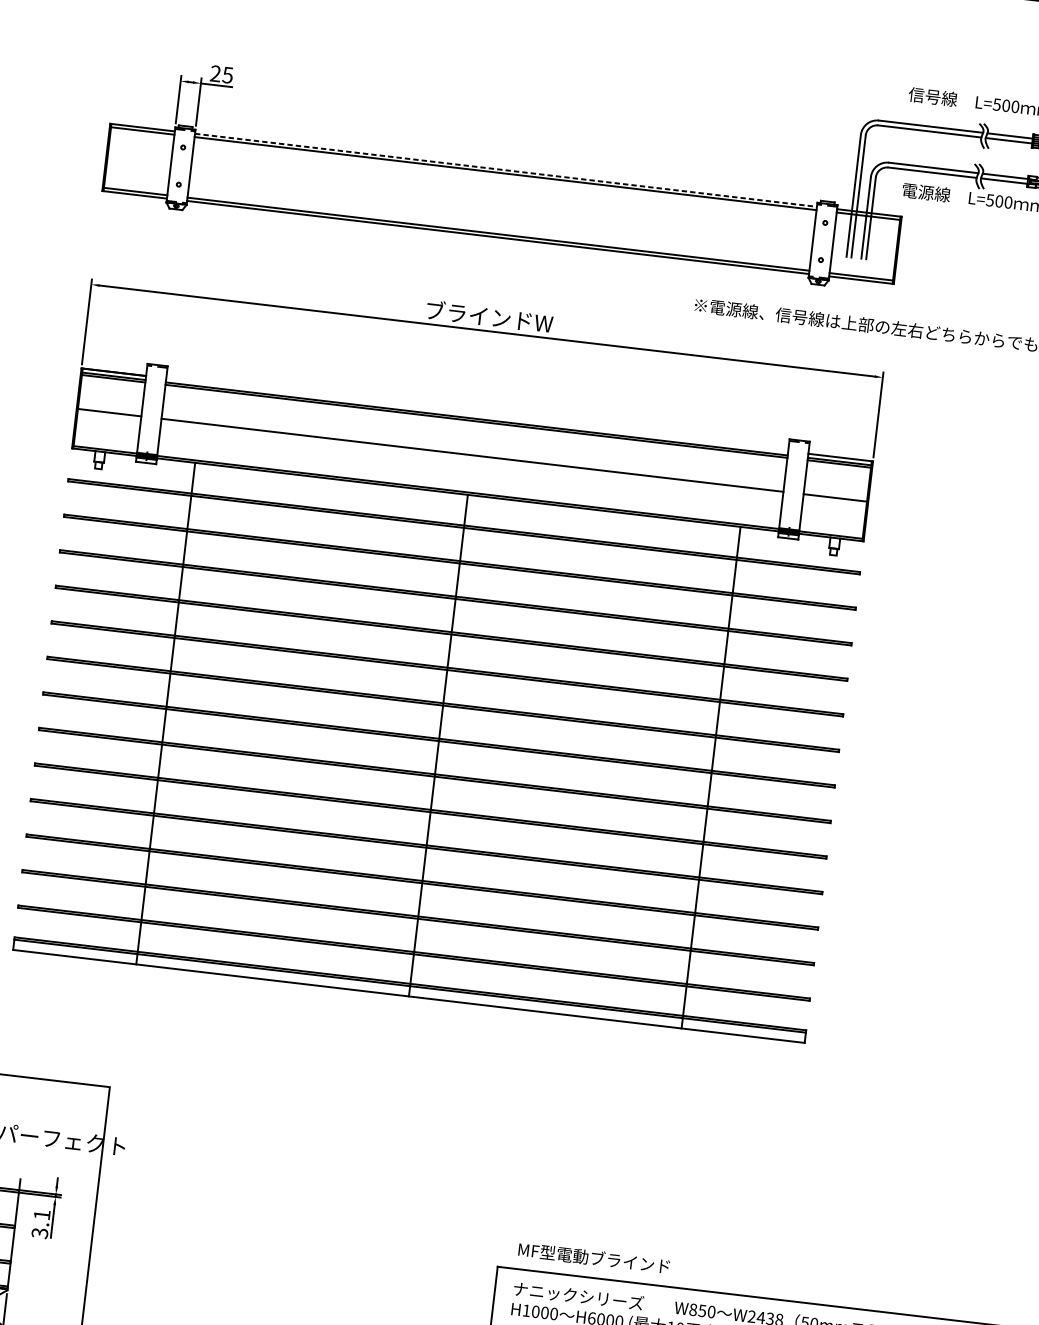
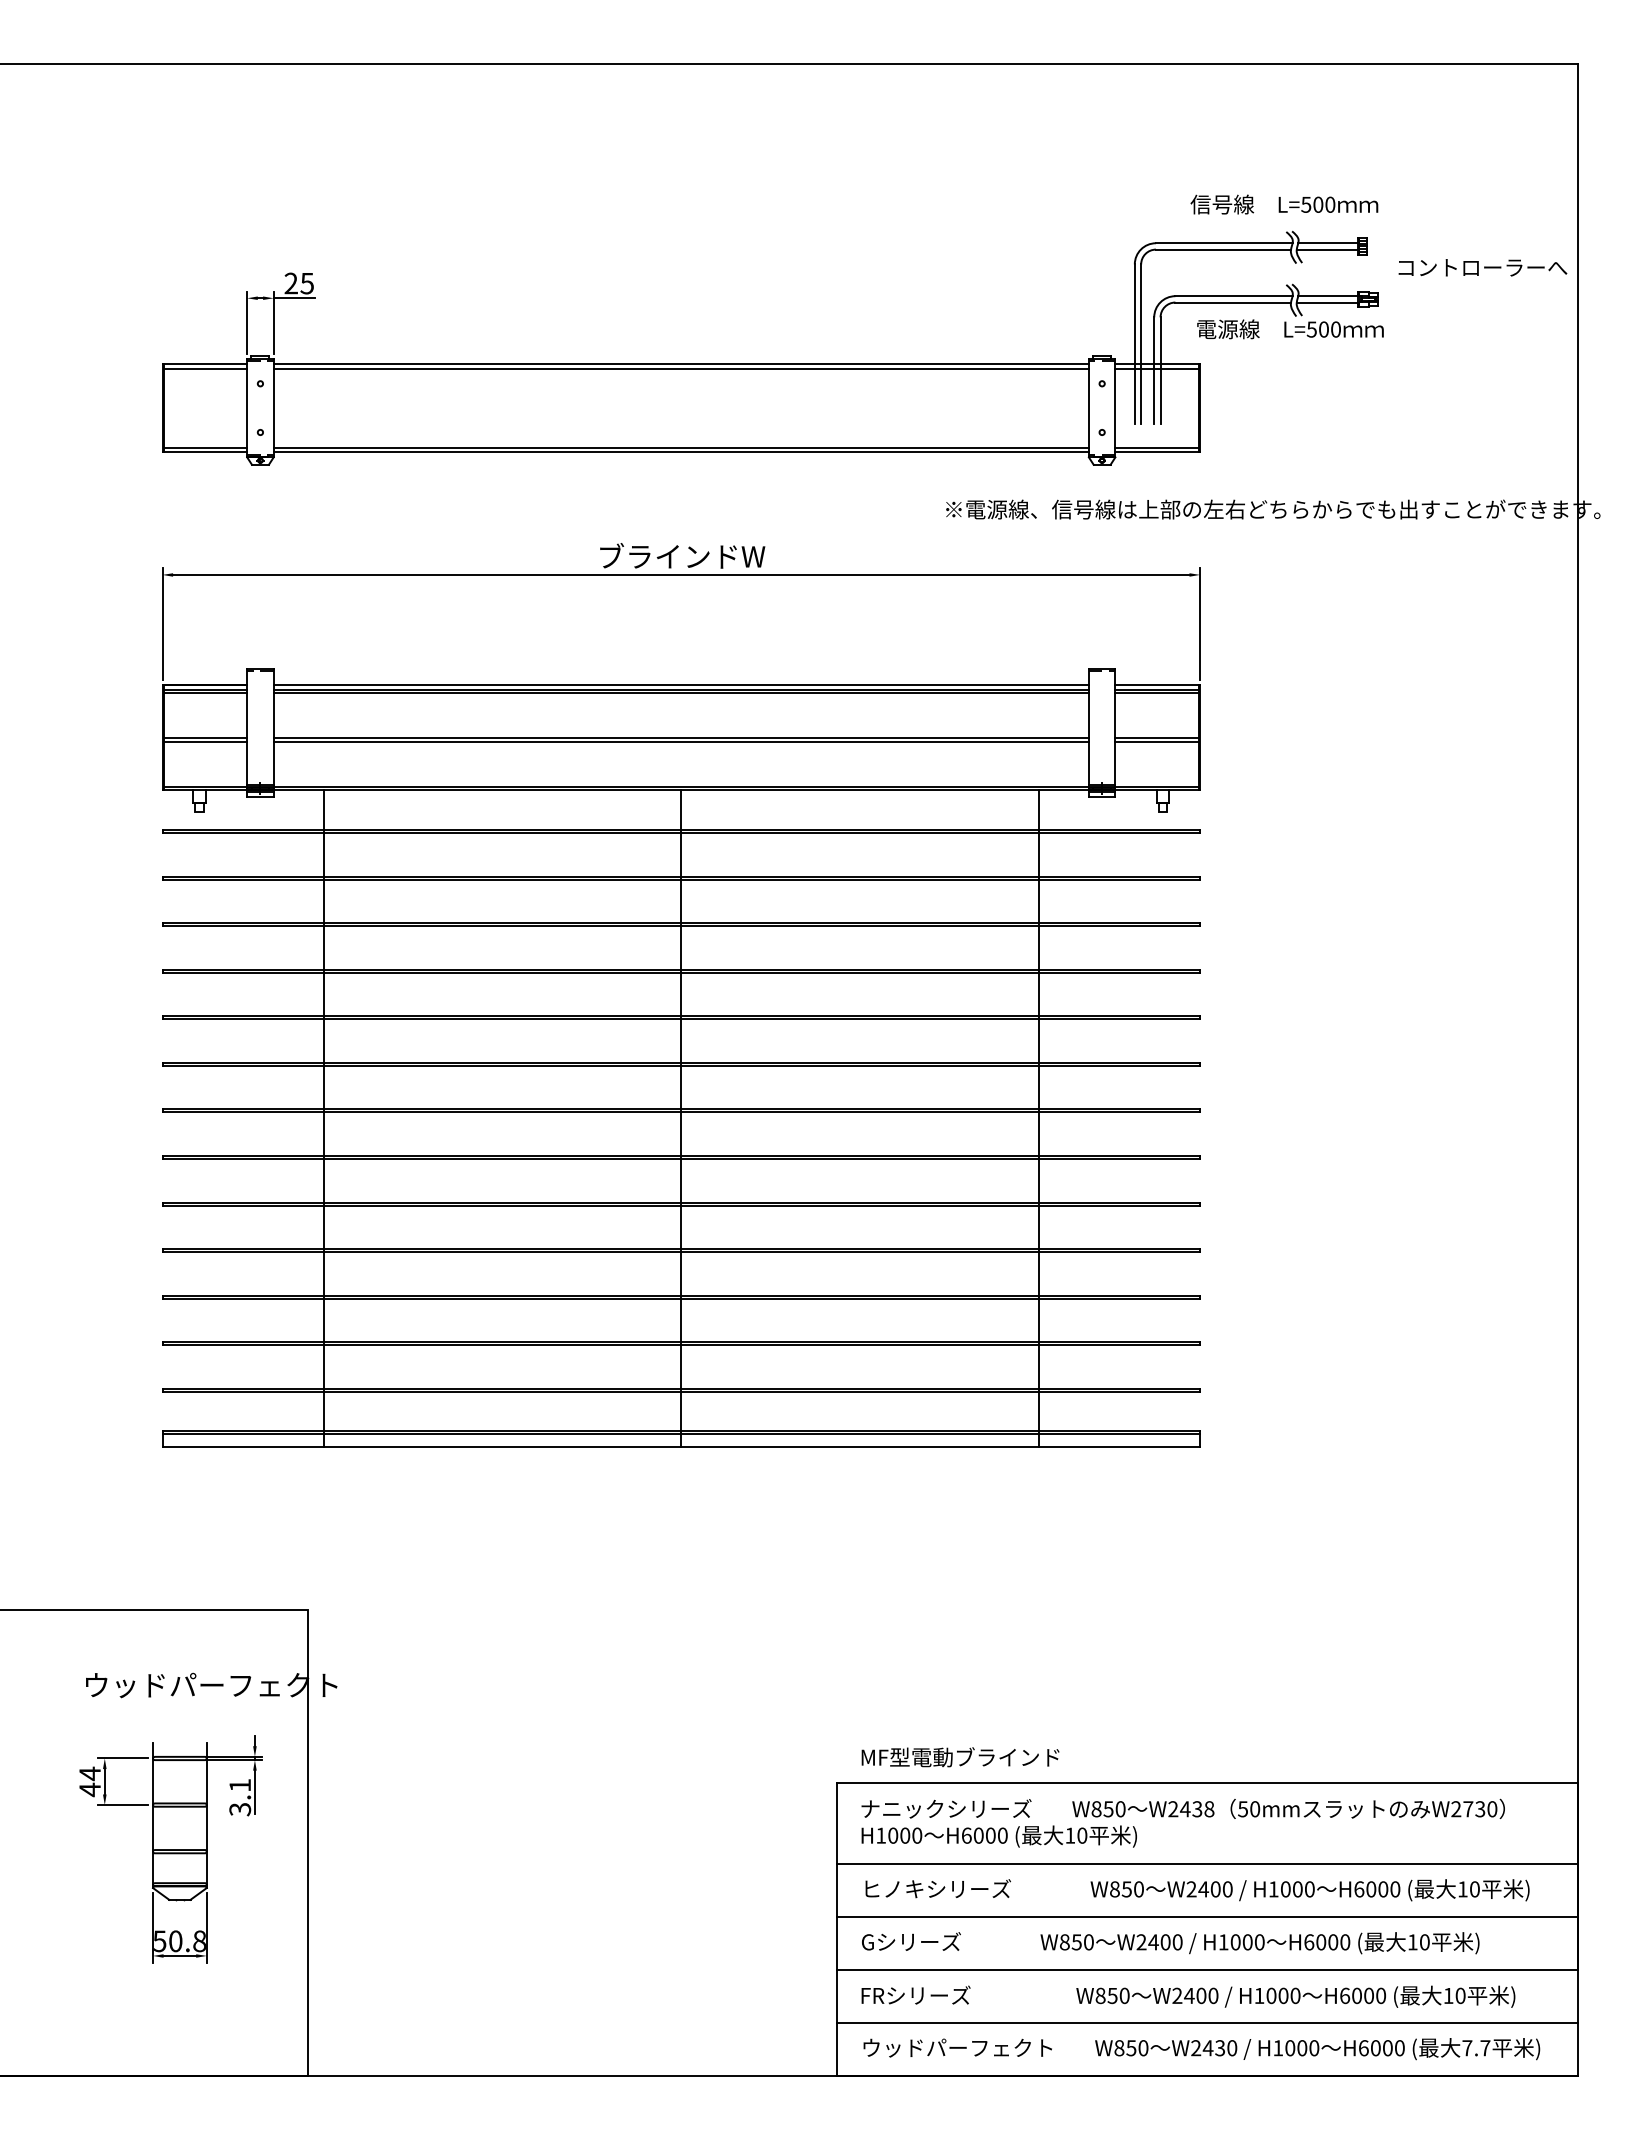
line: (506, 170) -> (681, 364), dashed -> solid
line: (476, 414) -> (680, 684), added
line: (109, 416) -> (205, 742), added
line: (471, 458) -> (680, 742), added
line: (834, 501) -> (1156, 742), added

